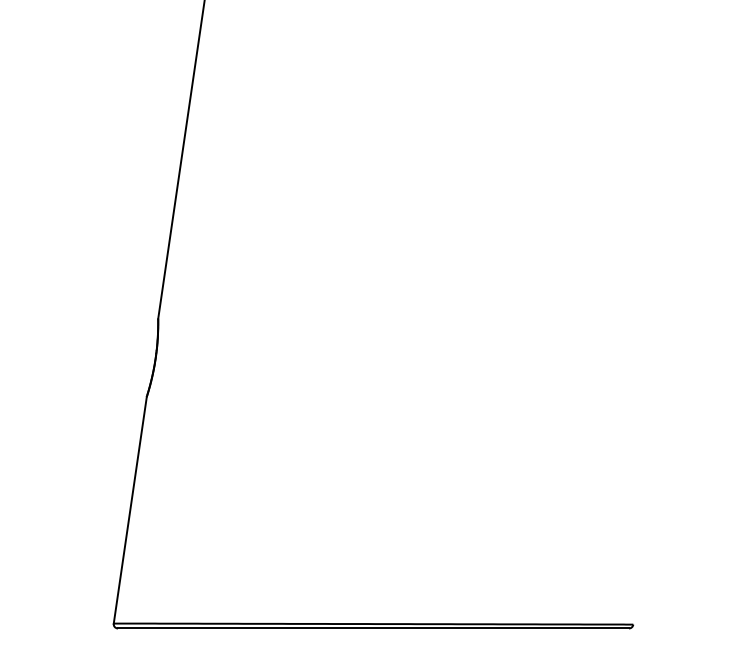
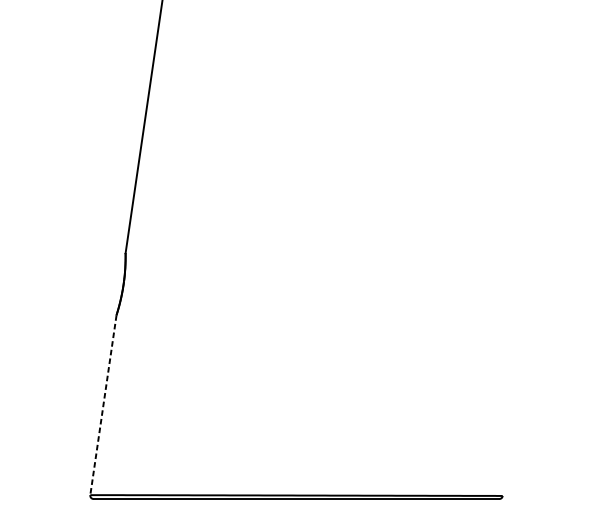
line: (130, 510) -> (103, 405), solid -> dashed

